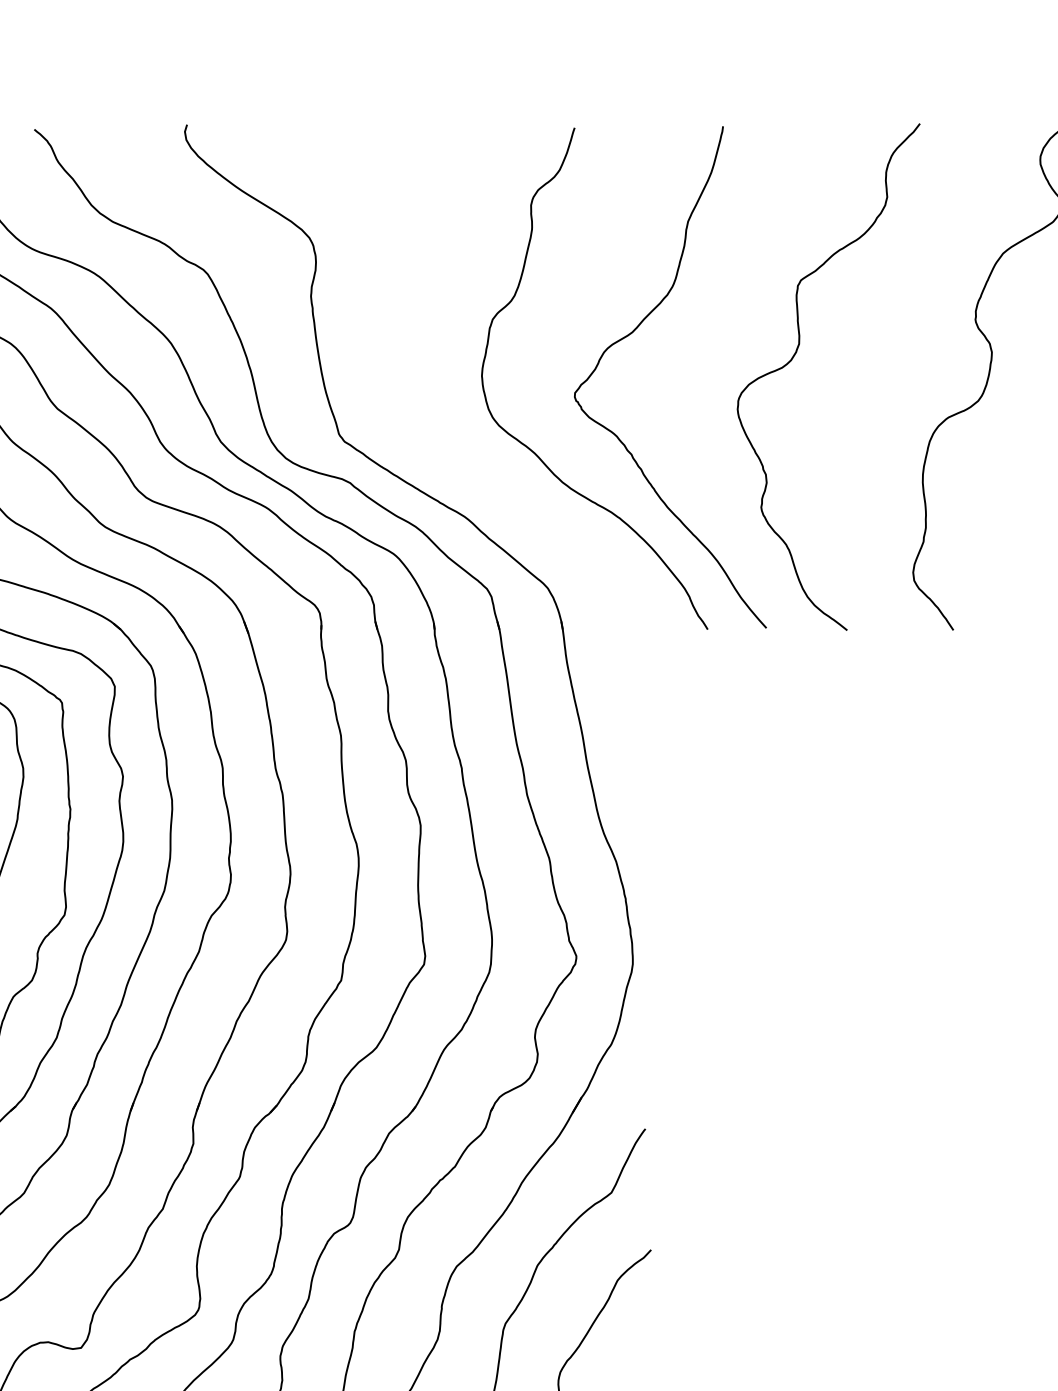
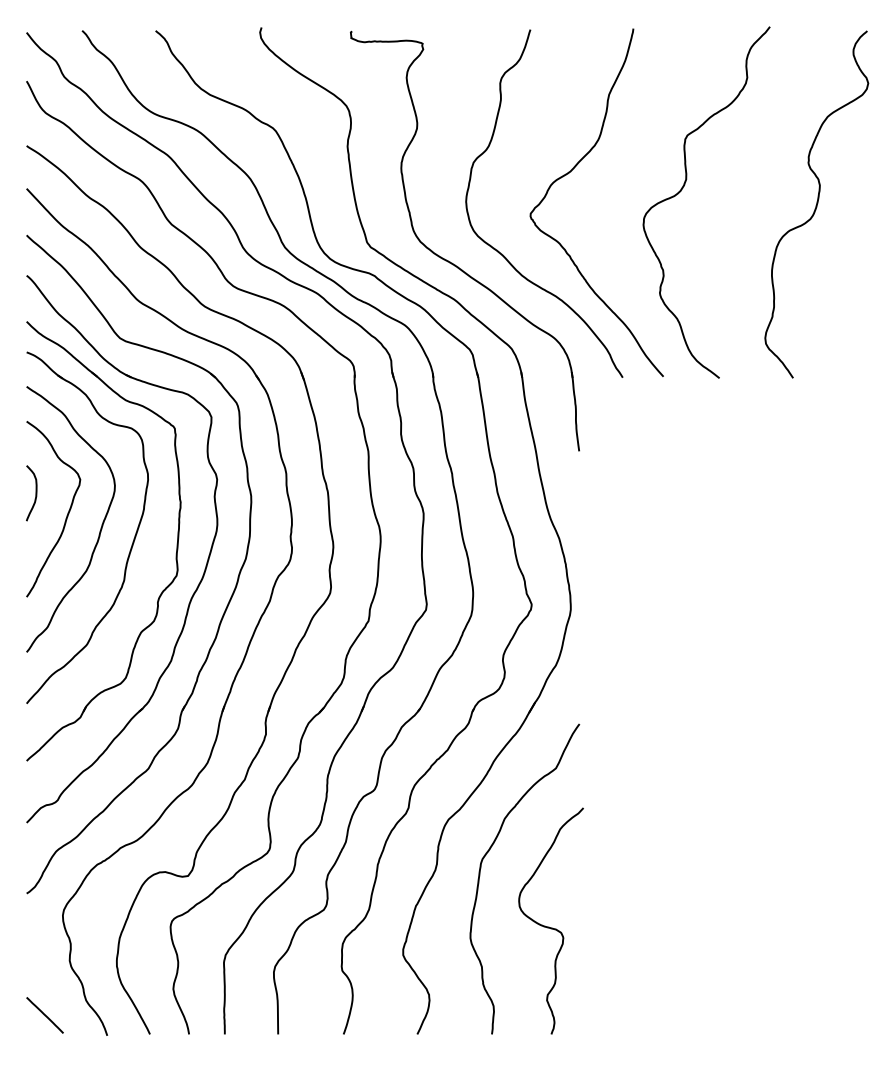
part: (462, 463) -> (452, 262), added

